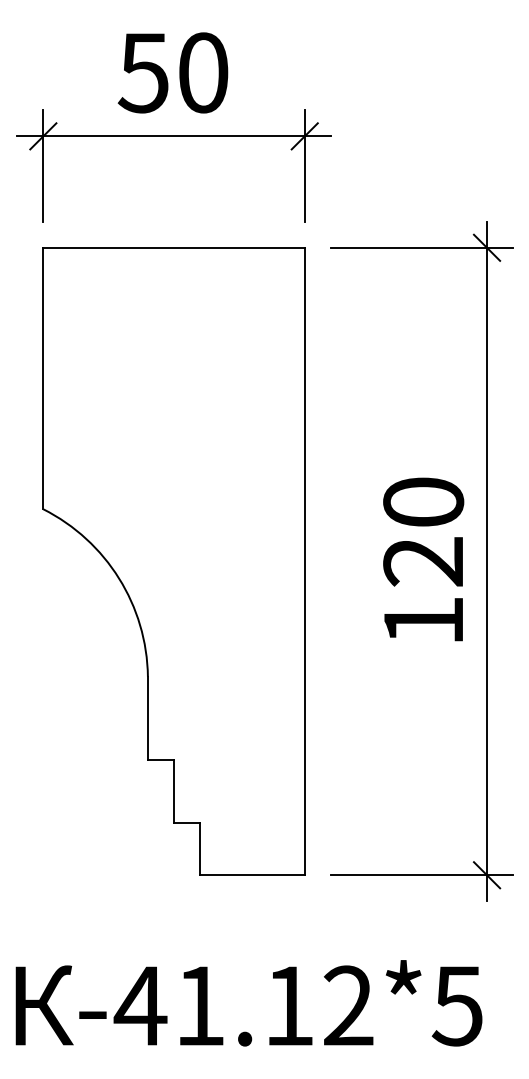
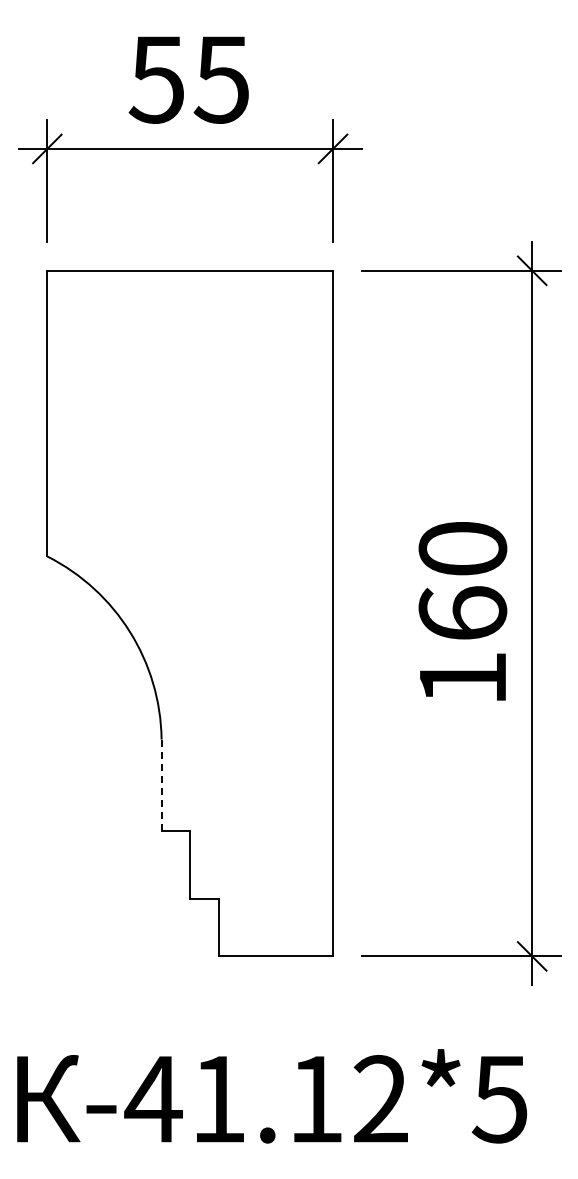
text: (202, 72) -> (221, 79), 50 -> 55
text: (423, 561) -> (462, 613), 120 -> 160
line: (147, 718) -> (161, 785), solid -> dashed

